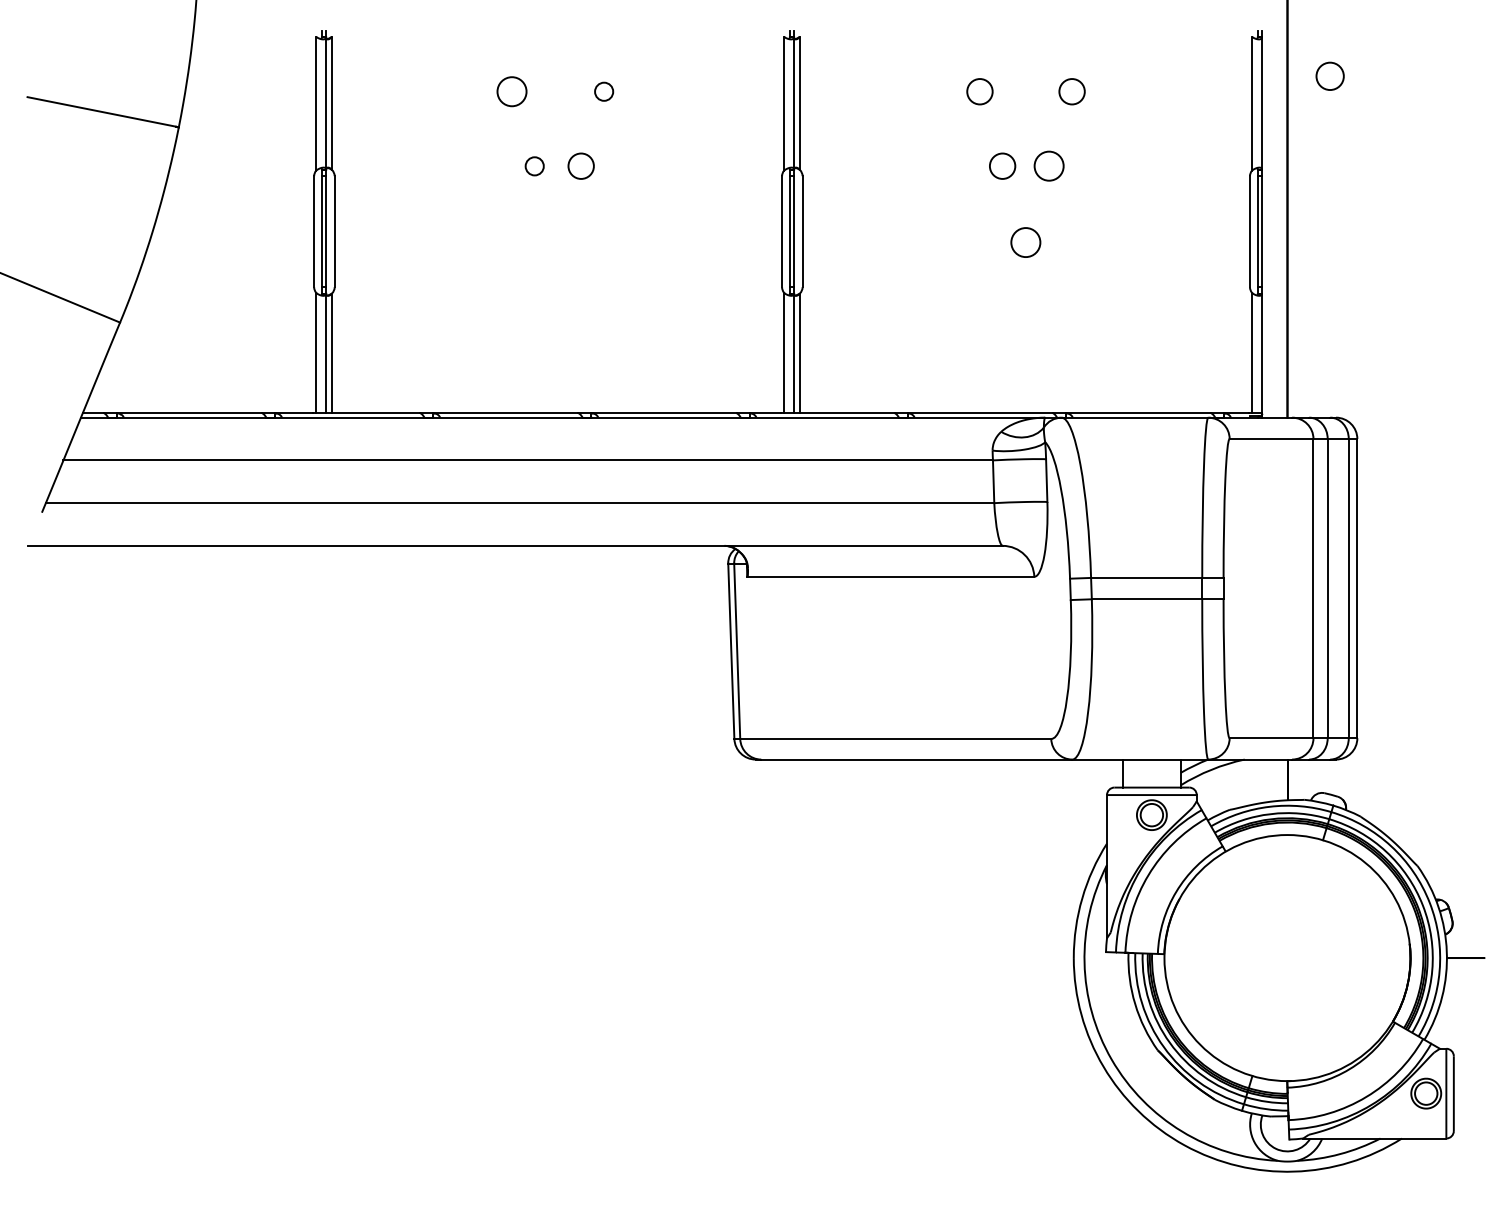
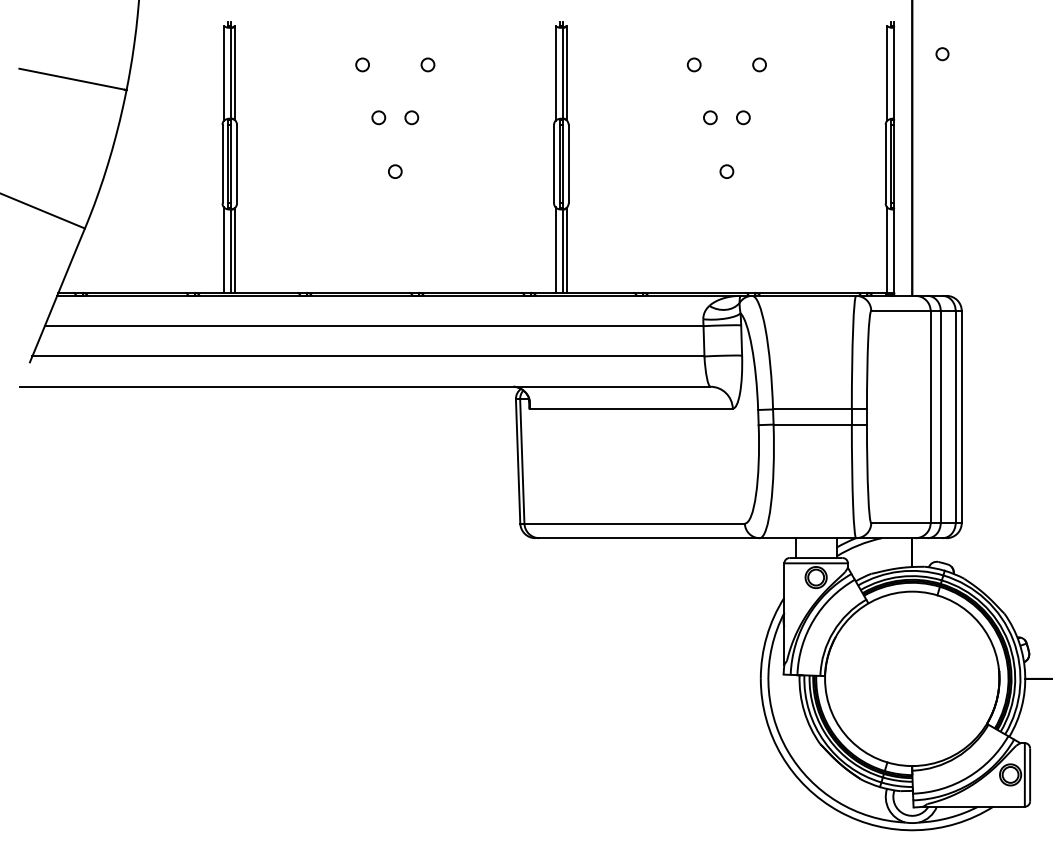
circle: (1330, 77) -> (942, 54), size x0.62
circle: (511, 91) -> (362, 64), size x0.62
circle: (978, 91) -> (693, 64), size x0.71
circle: (1071, 91) -> (759, 64), size x0.71
circle: (580, 165) -> (411, 117), size x0.71
circle: (1002, 165) -> (710, 117), size x0.71
circle: (1049, 165) -> (743, 117), size x0.62
circle: (558, 242) -> (395, 171), added
circle: (1025, 242) -> (726, 171), size x0.62

